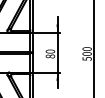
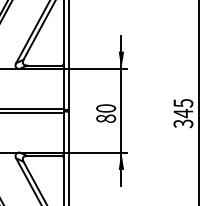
text: (86, 53) -> (182, 112), 500 -> 345

